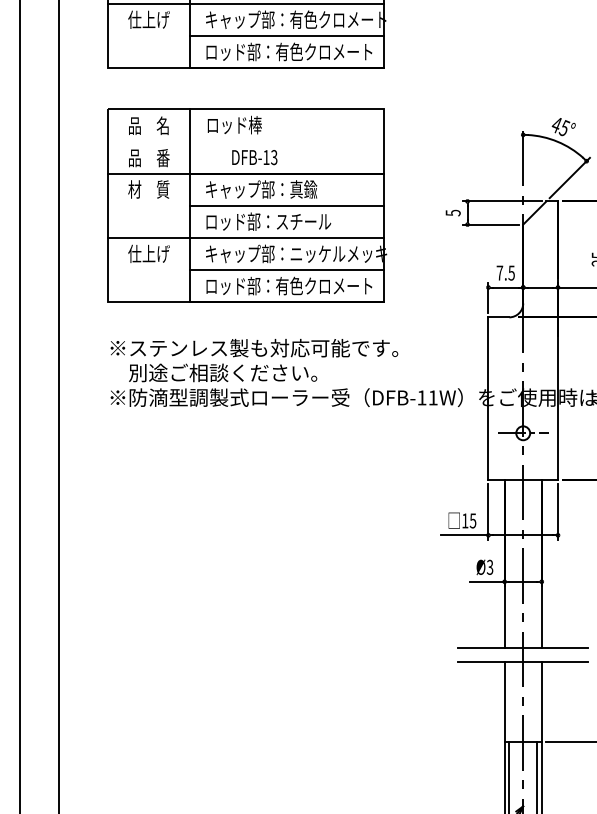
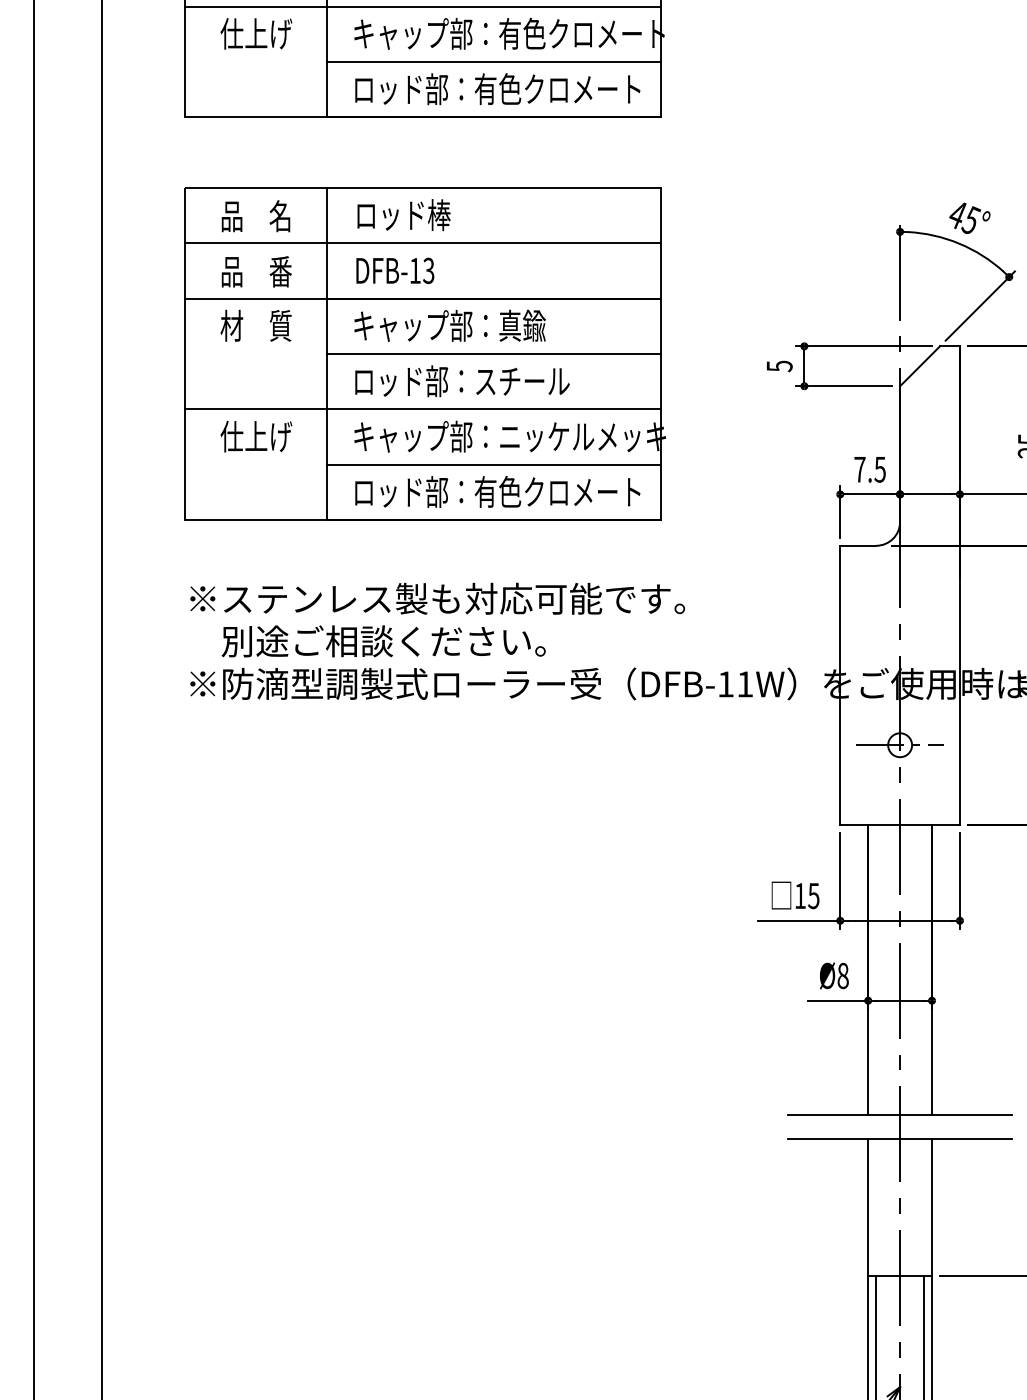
line: (245, 141) -> (422, 243), added
text: (254, 157) -> (394, 270), moved
text: (489, 566) -> (842, 974), Ø3 -> Ø8

